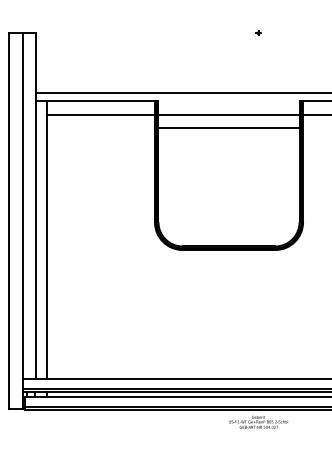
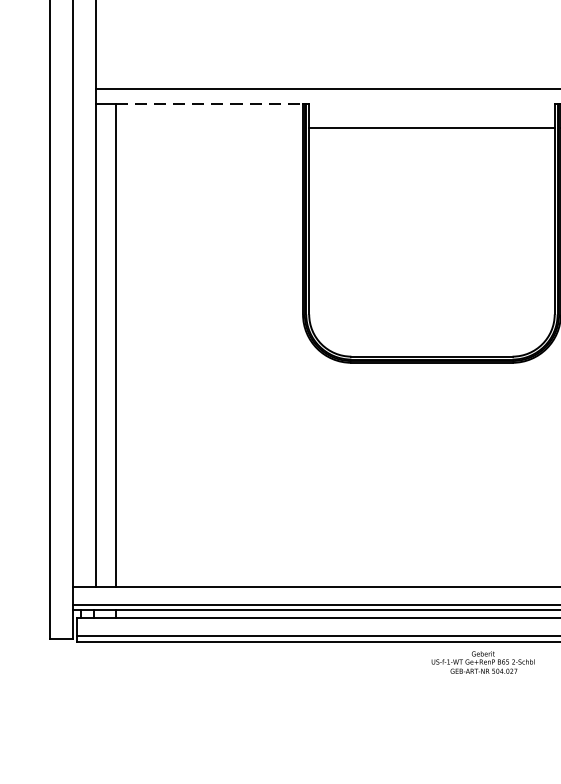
line: (101, 101) -> (210, 104), solid -> dashed
line: (100, 114) -> (208, 126), removed
line: (228, 128) -> (431, 151), removed

